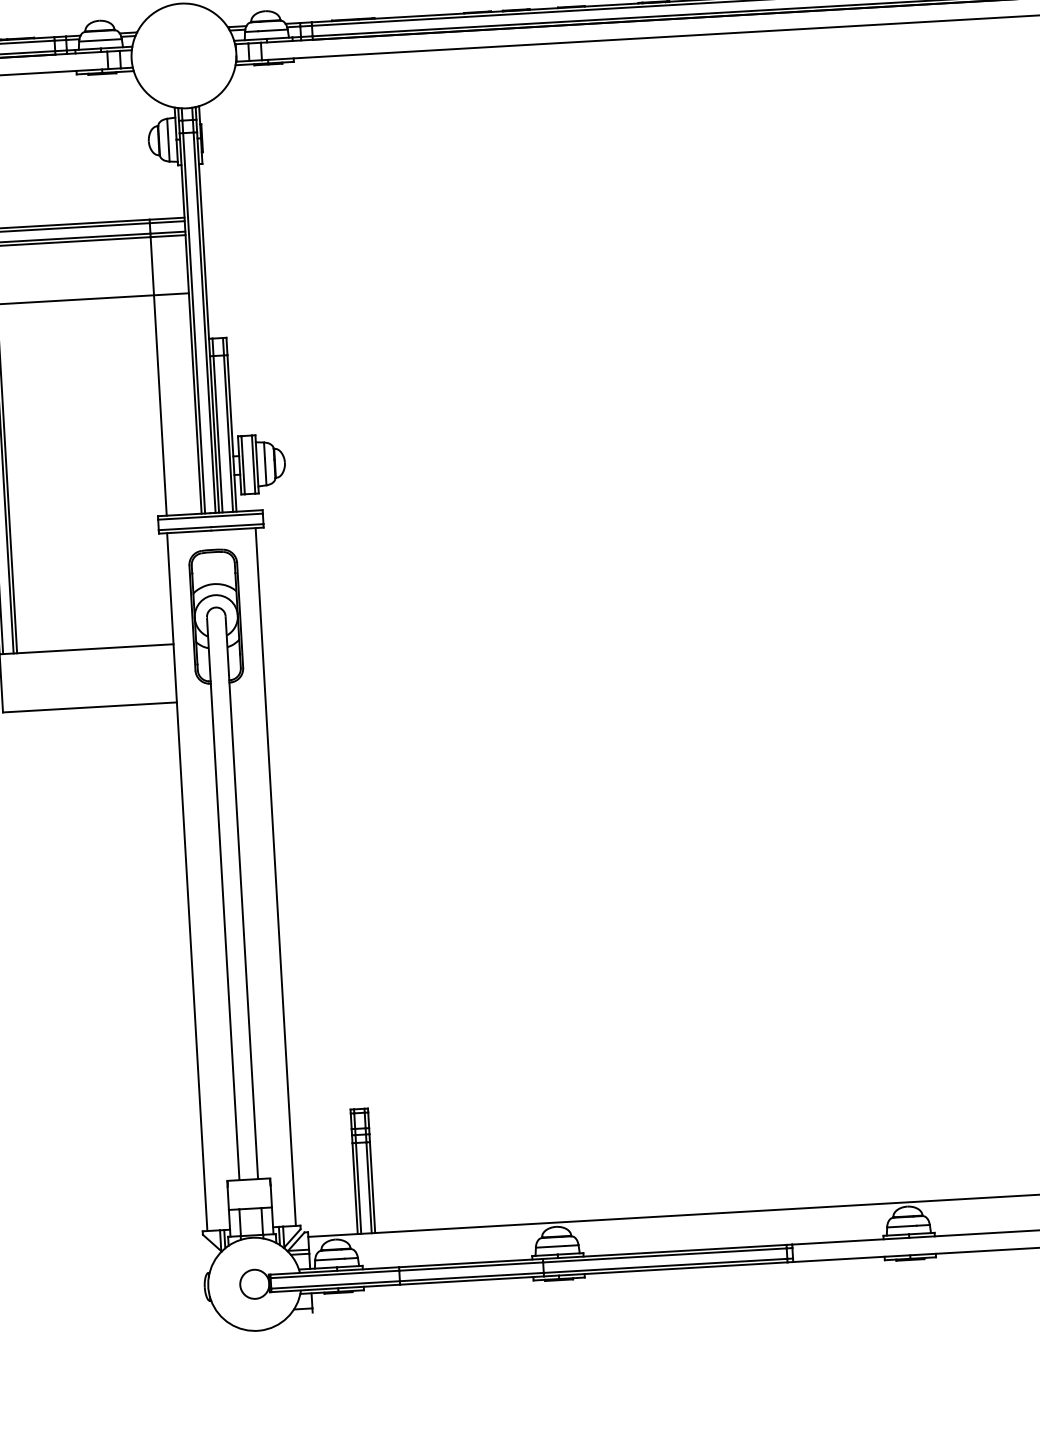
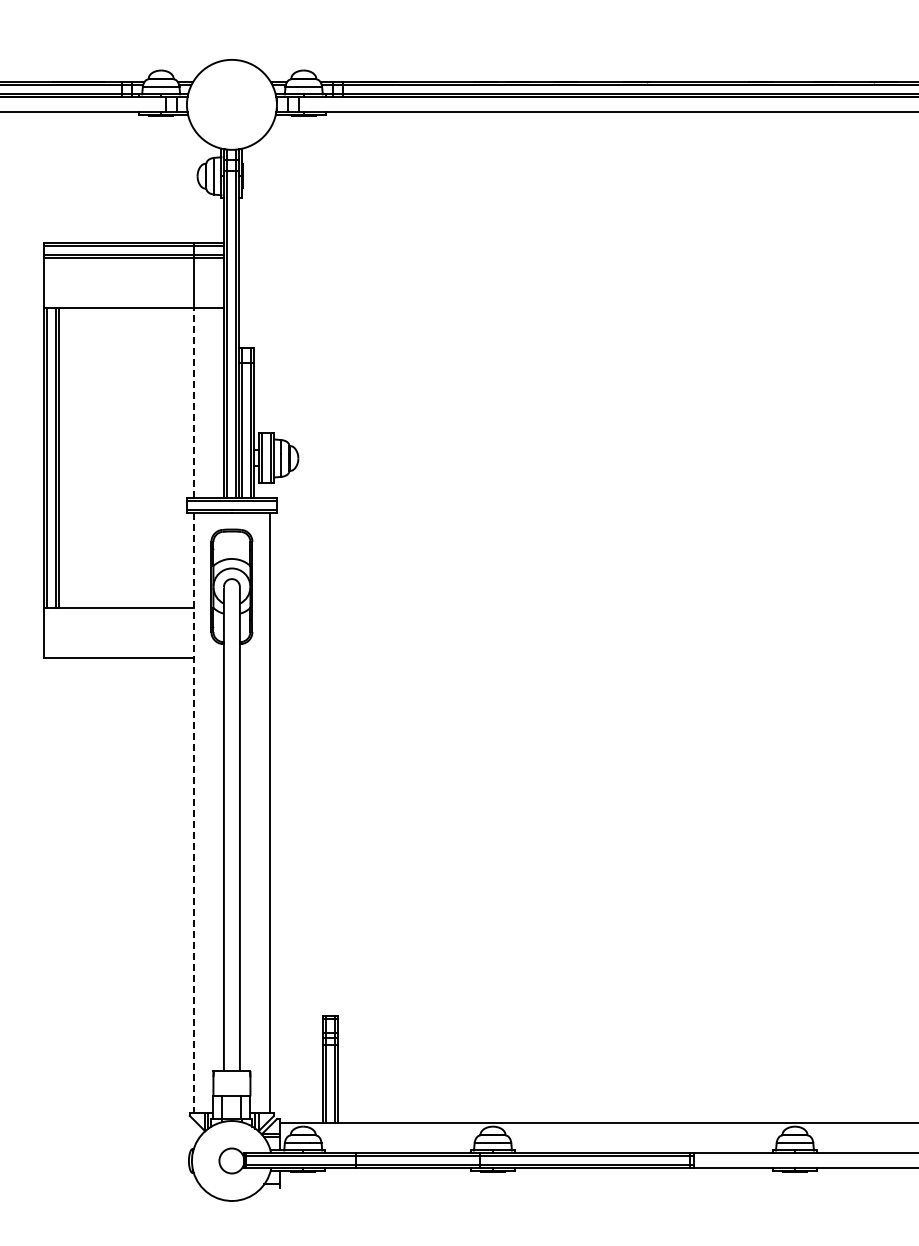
line: (160, 405) -> (194, 403), solid -> dashed
line: (186, 882) -> (193, 813), solid -> dashed

